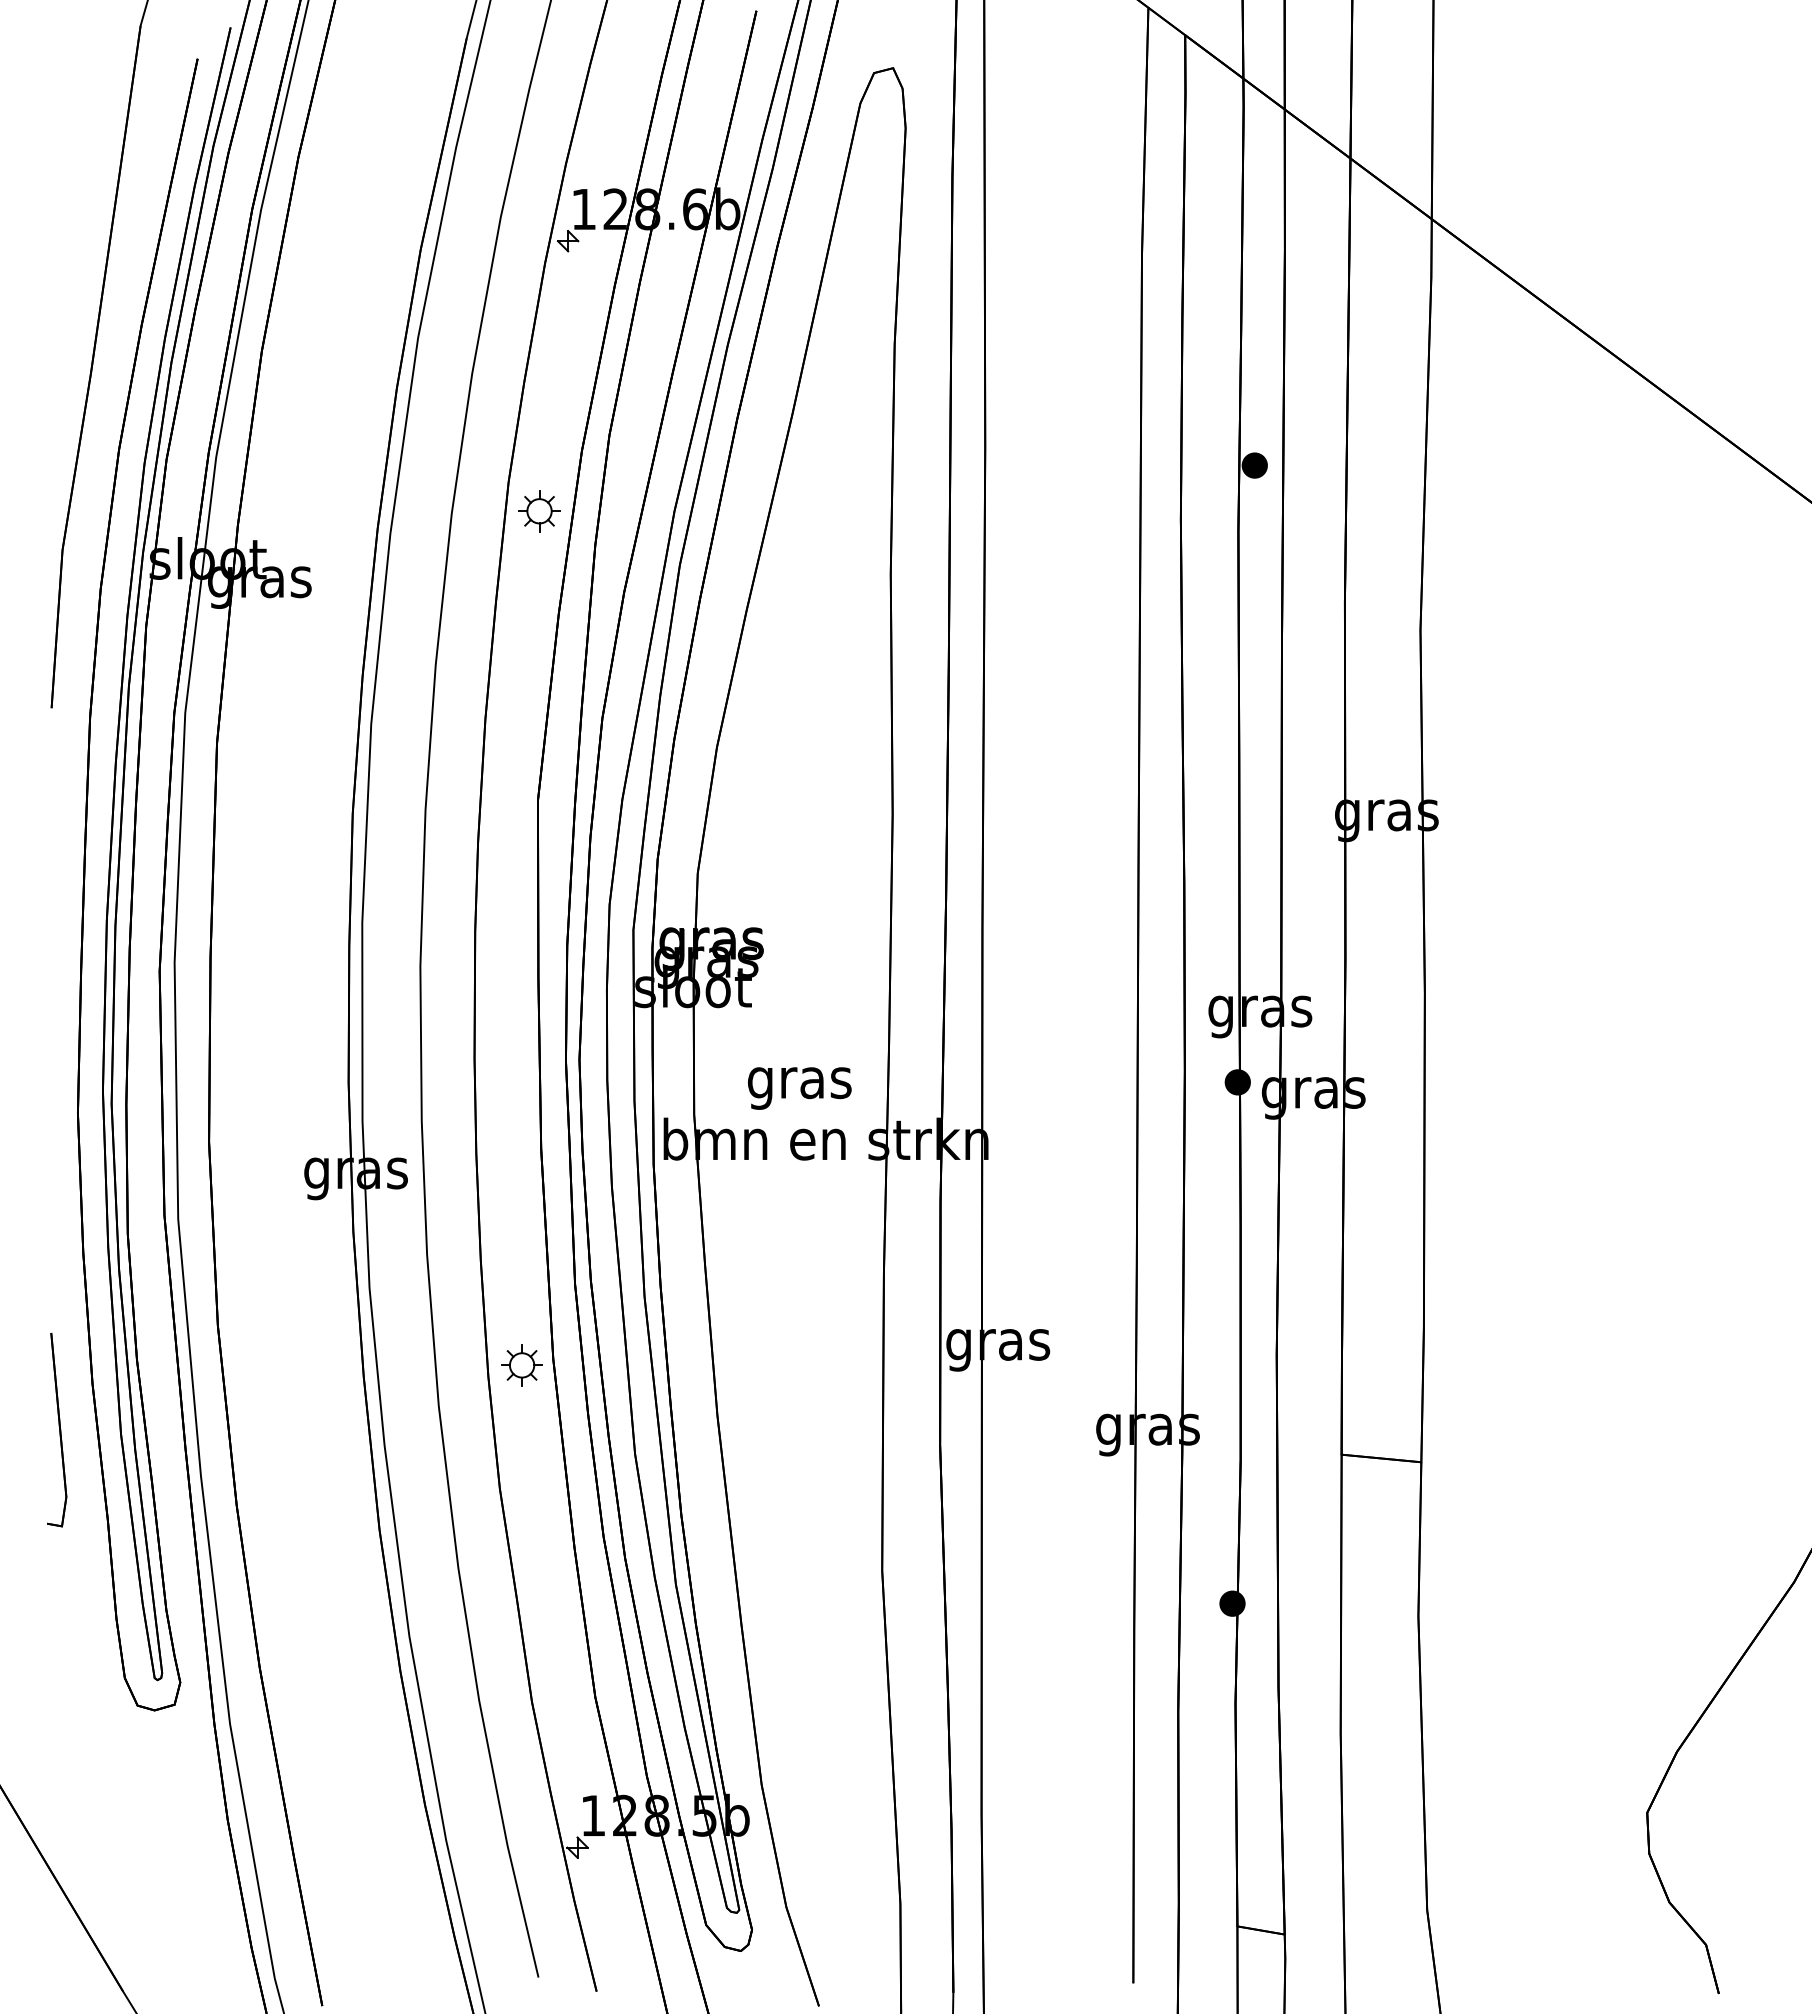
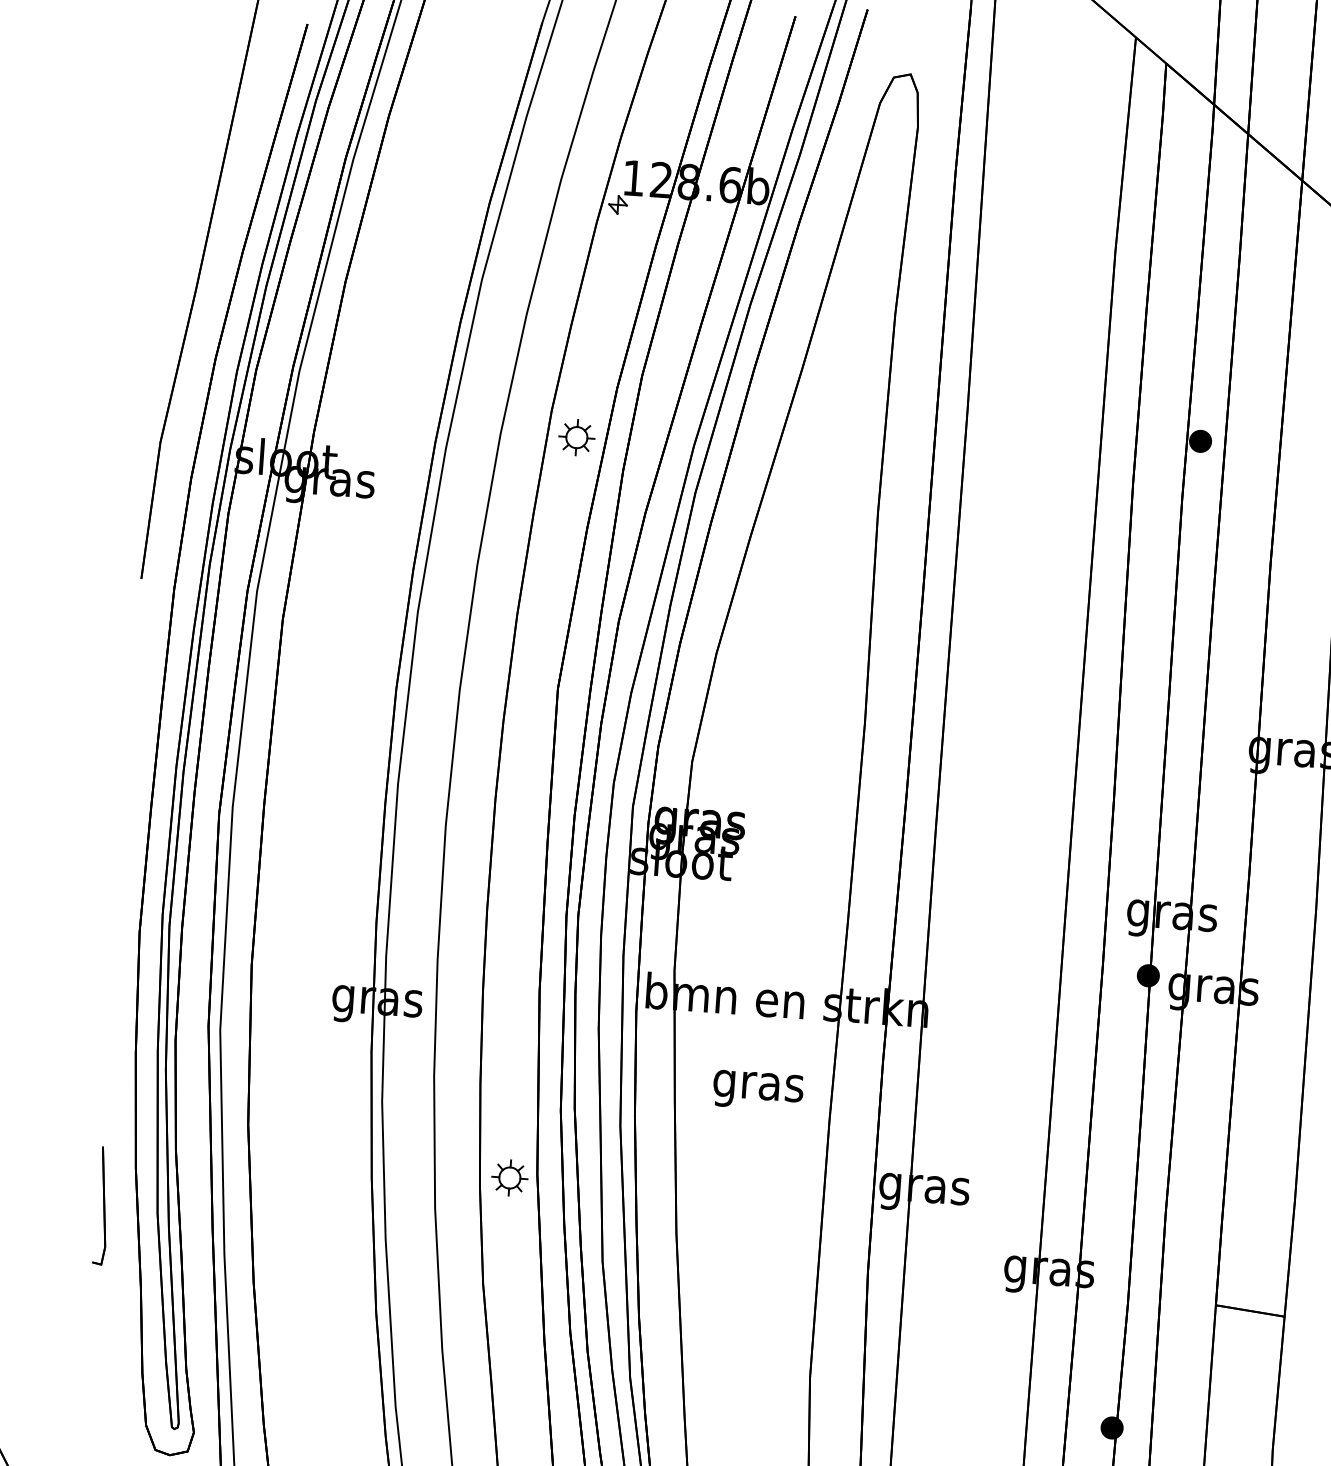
text: (799, 1088) -> (757, 1090), moved
part: (57, 1429) -> (102, 1205), size x0.7

